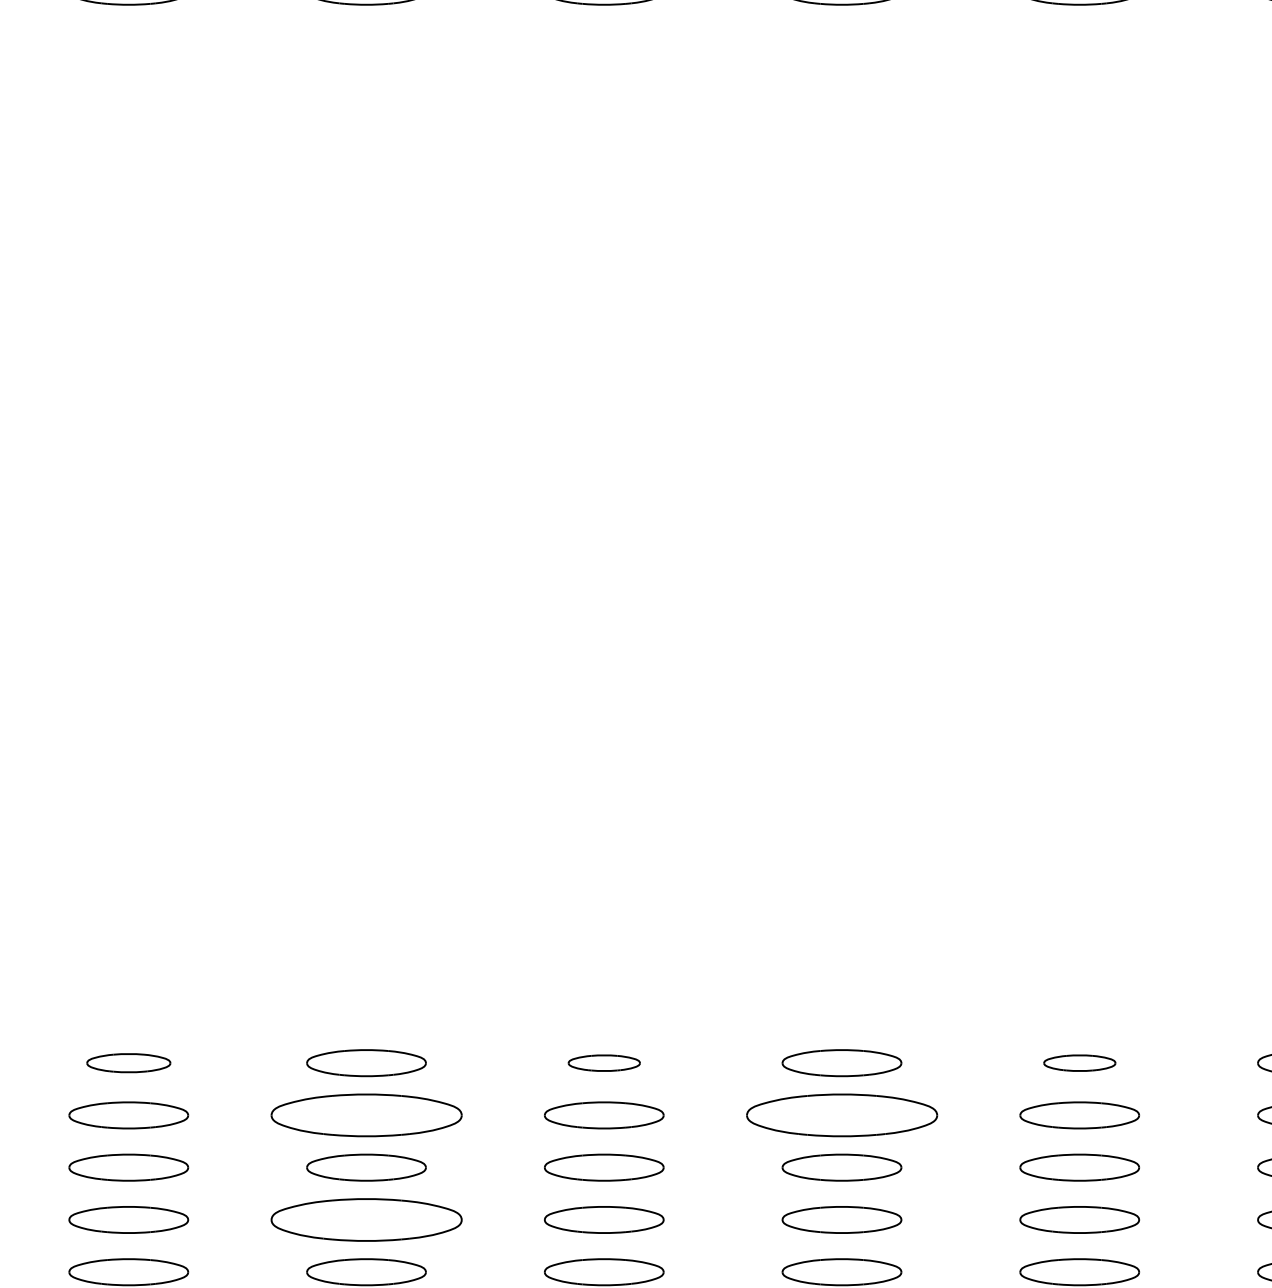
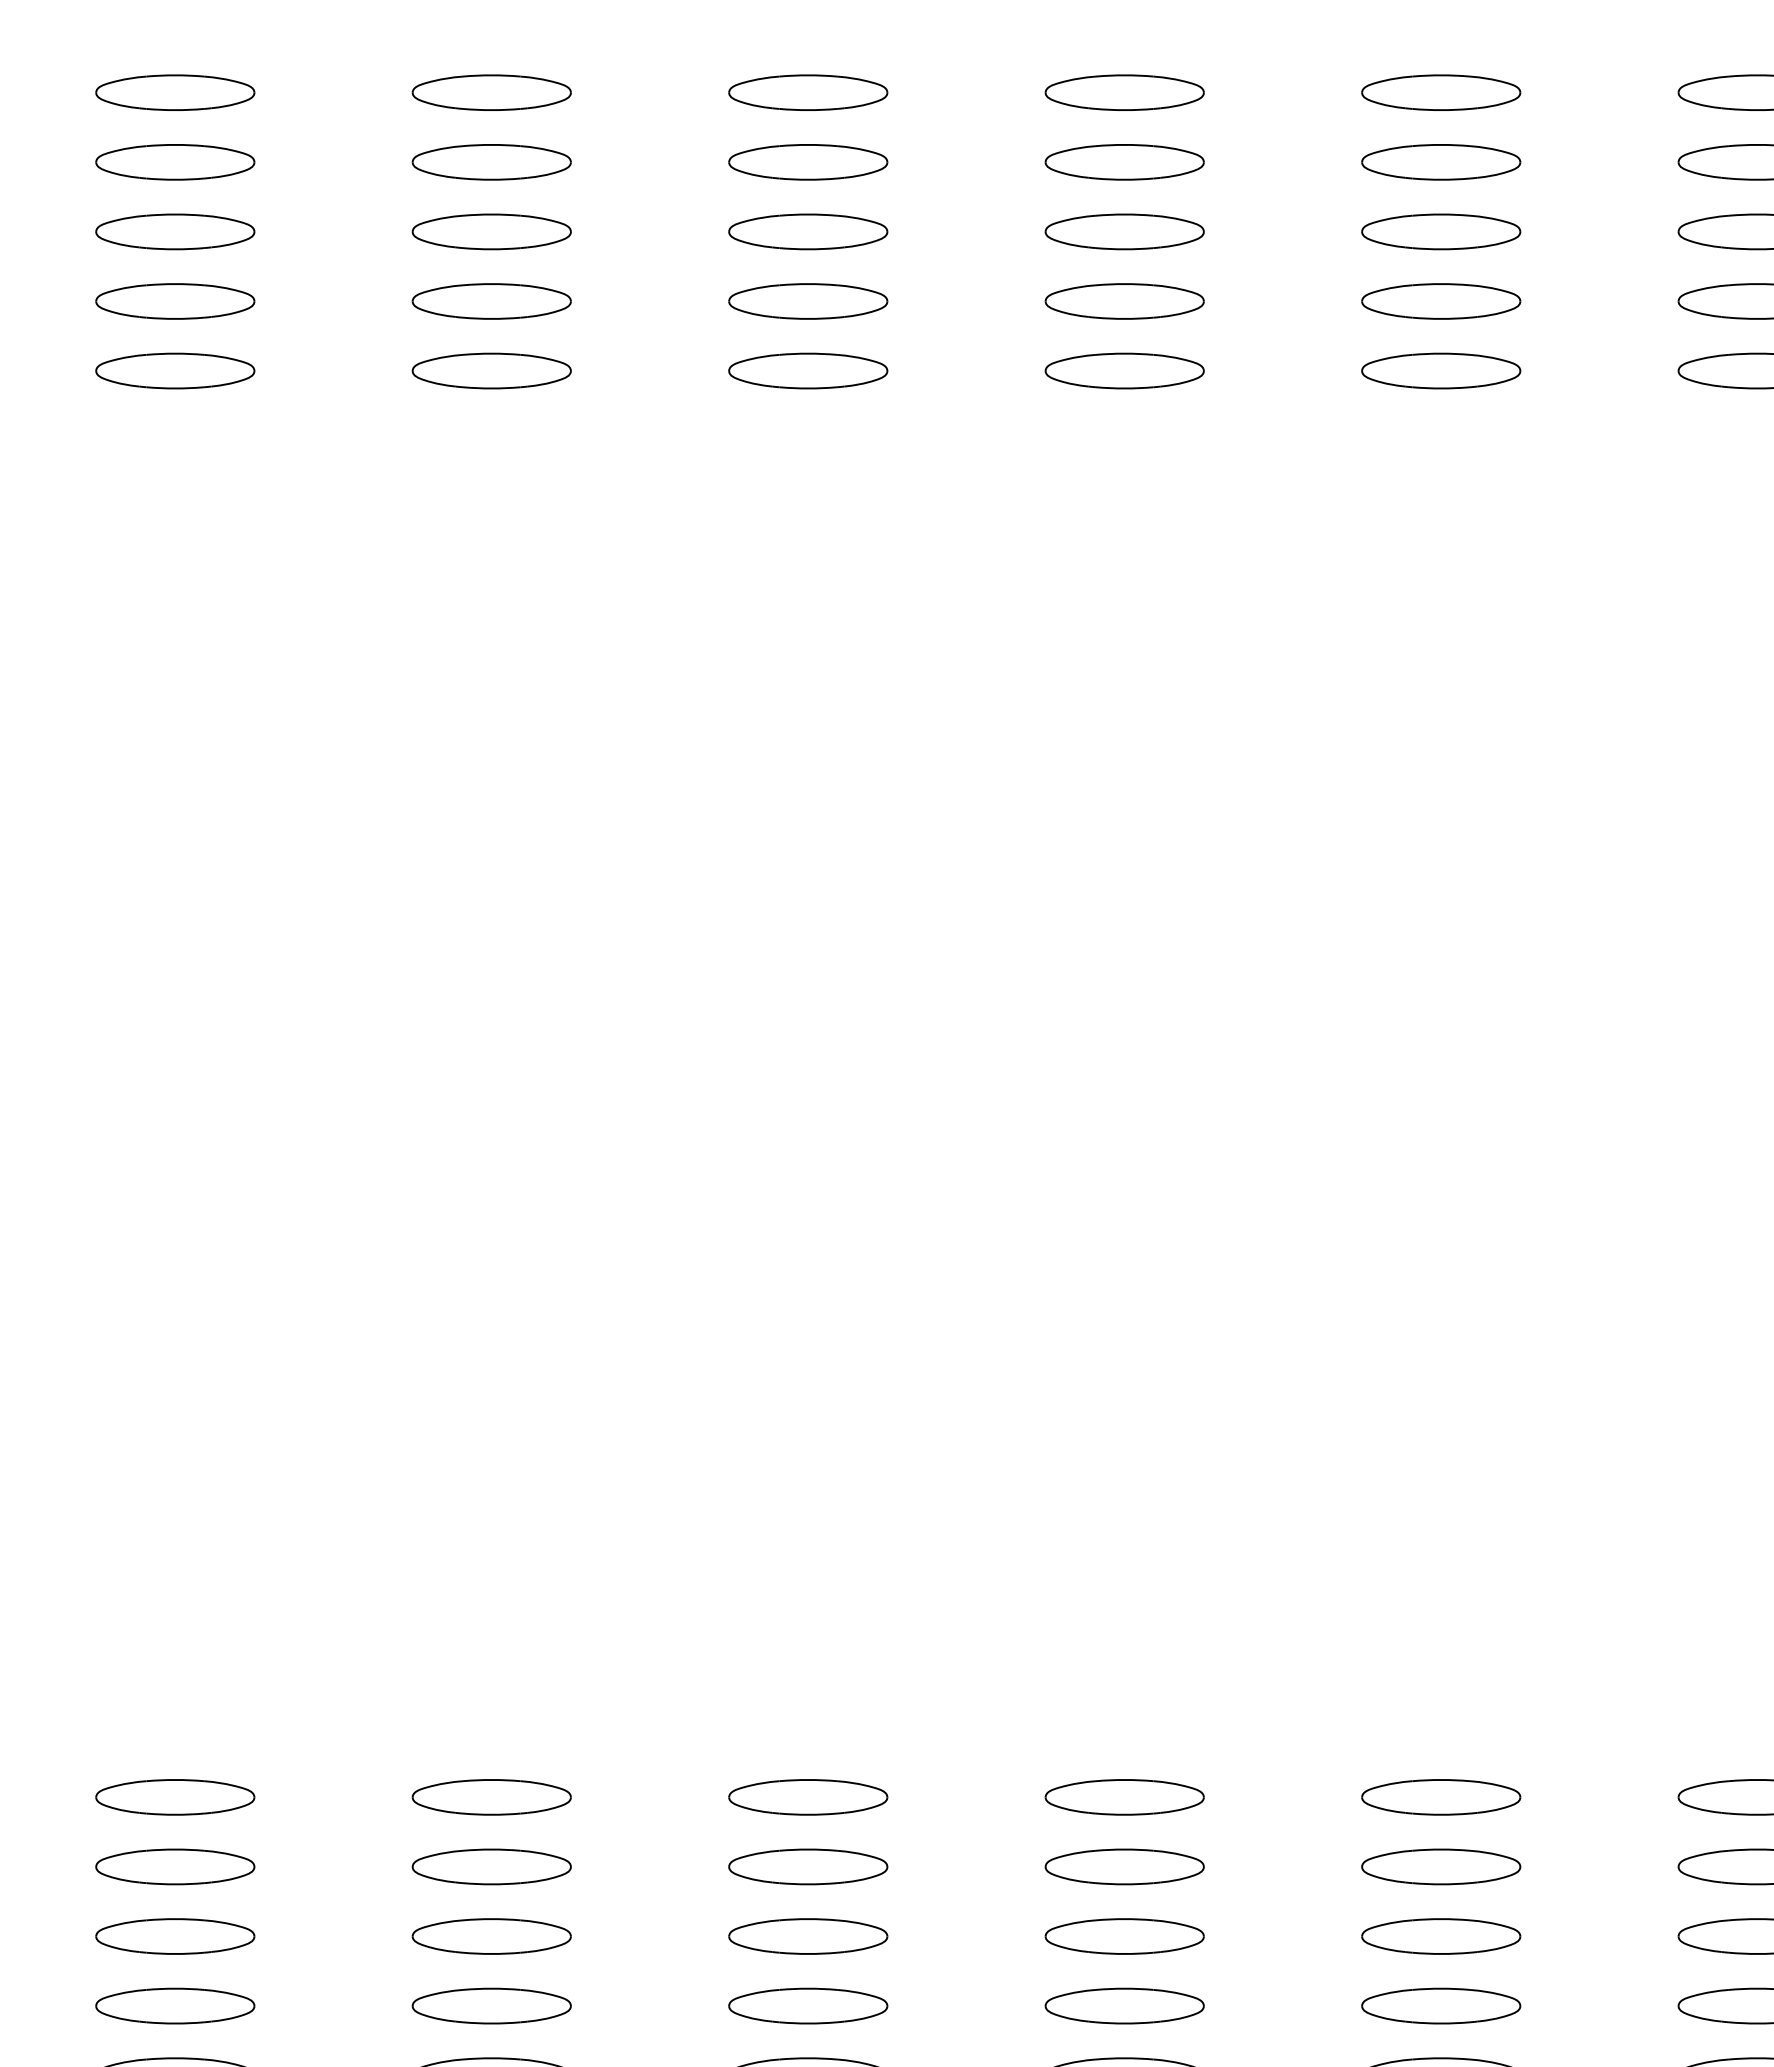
part: (128, 1063) -> (175, 1797), size x1.43
part: (604, 1063) -> (808, 1797), size x1.67
part: (1079, 1063) -> (1441, 1797), size x1.67
part: (366, 1115) -> (491, 1866), size x0.62
part: (841, 1115) -> (1124, 1866), size x0.62
part: (366, 1219) -> (491, 2005), size x0.62

